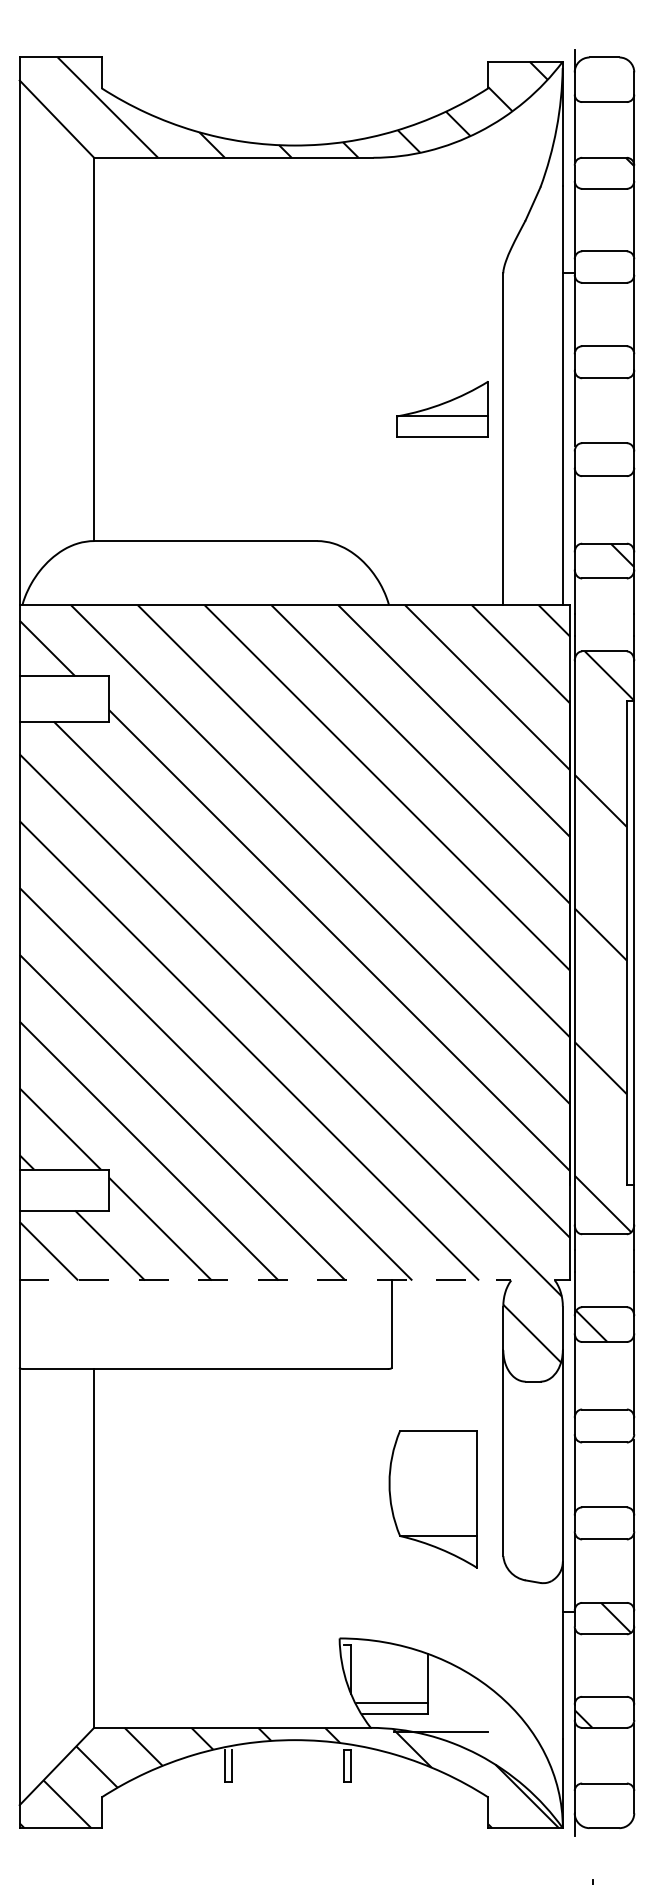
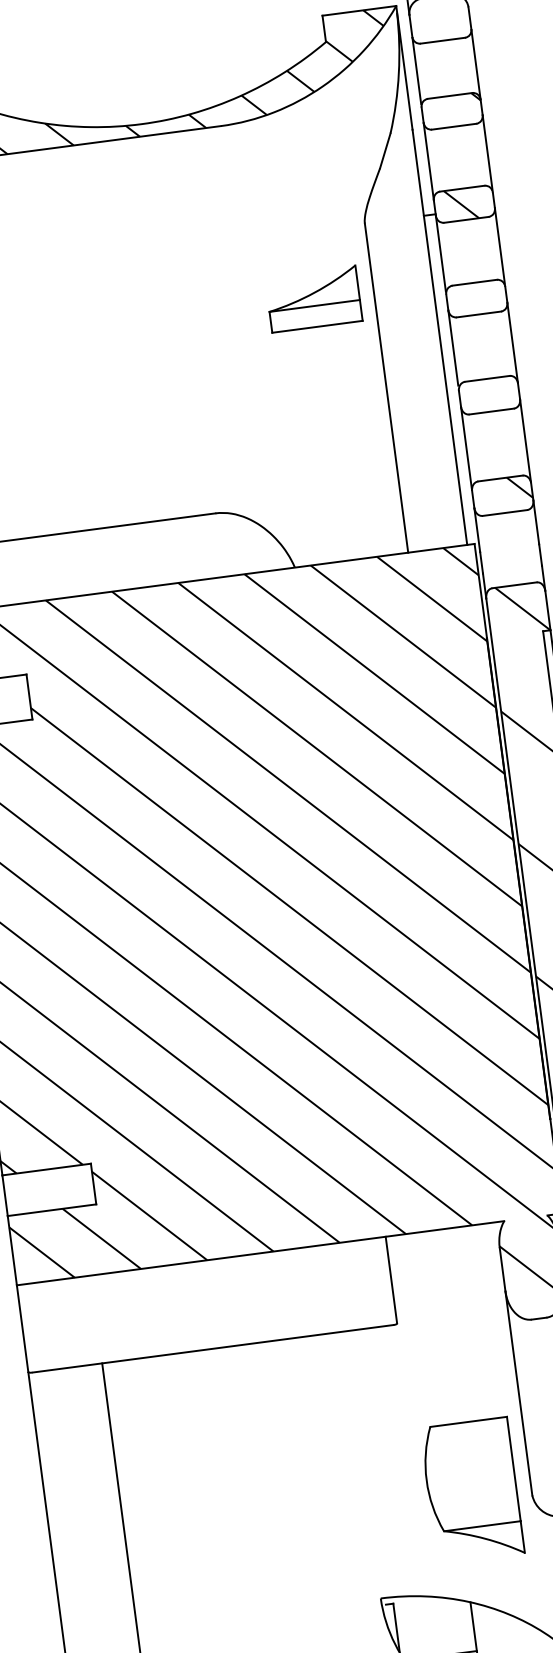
hatch: (601, 266) -> (461, 204), added
part: (442, 409) -> (313, 299), moved
line: (265, 1280) -> (260, 1253), dashed -> solid
part: (432, 1499) -> (471, 1490), moved

